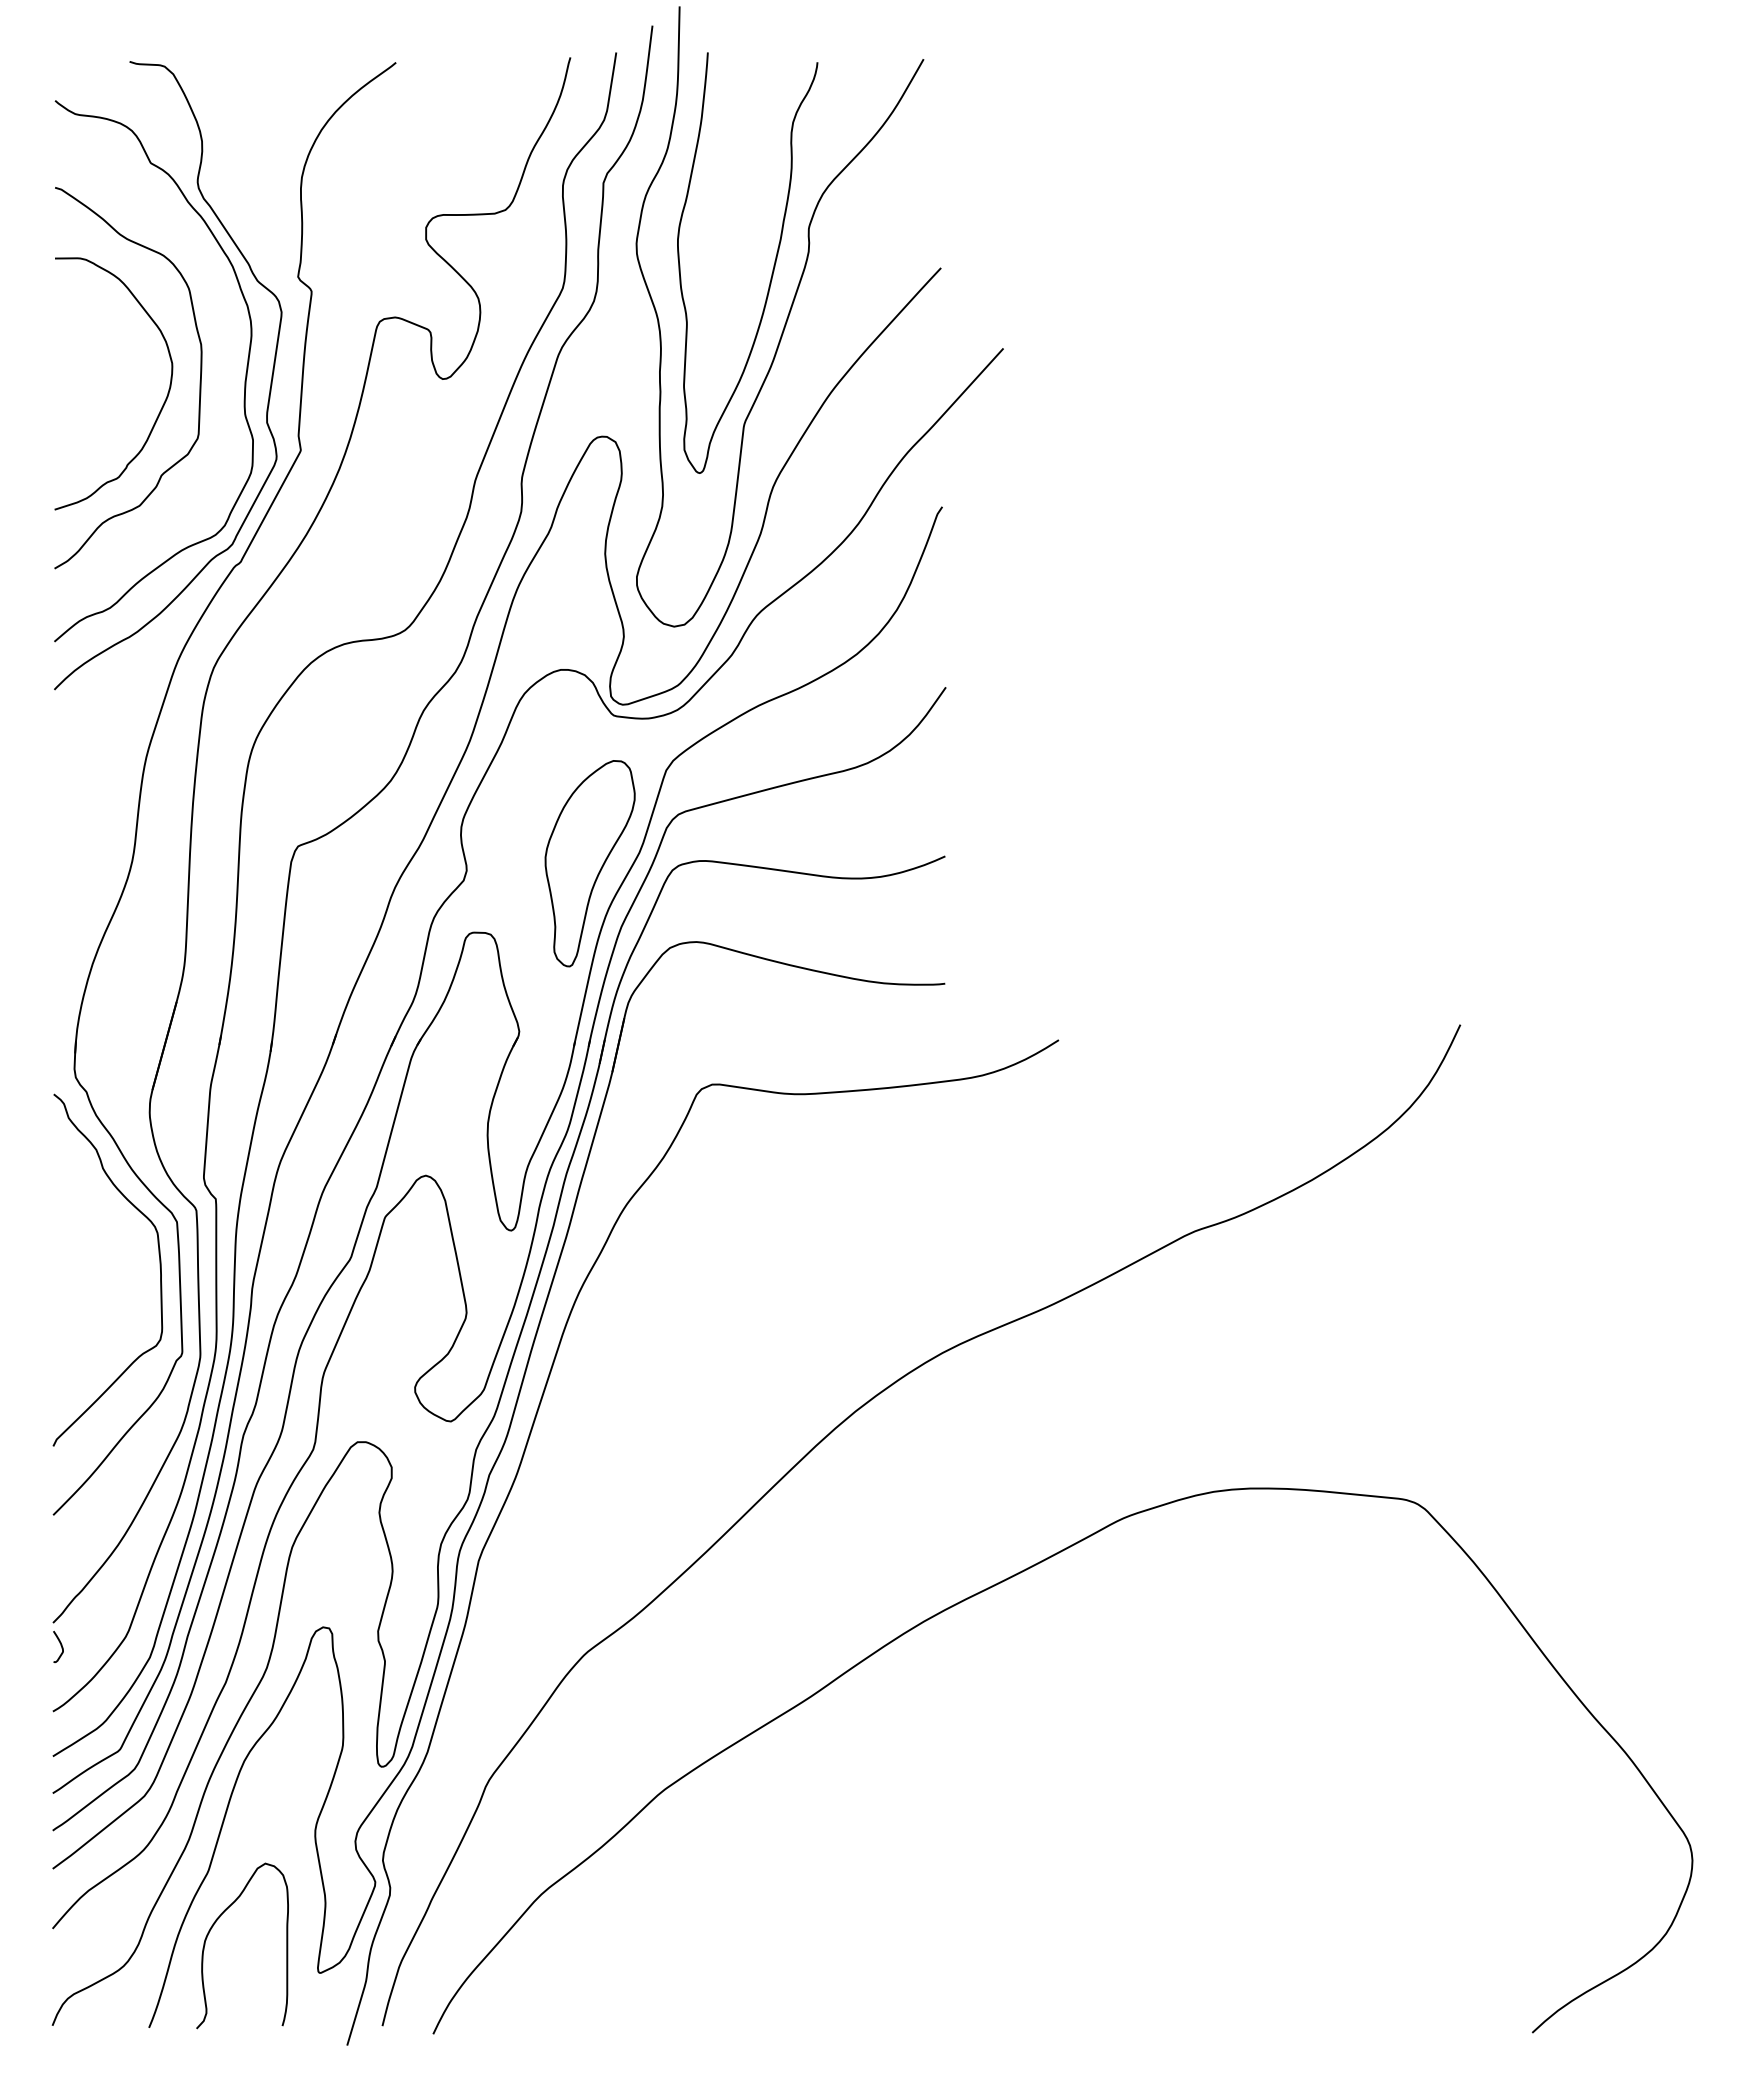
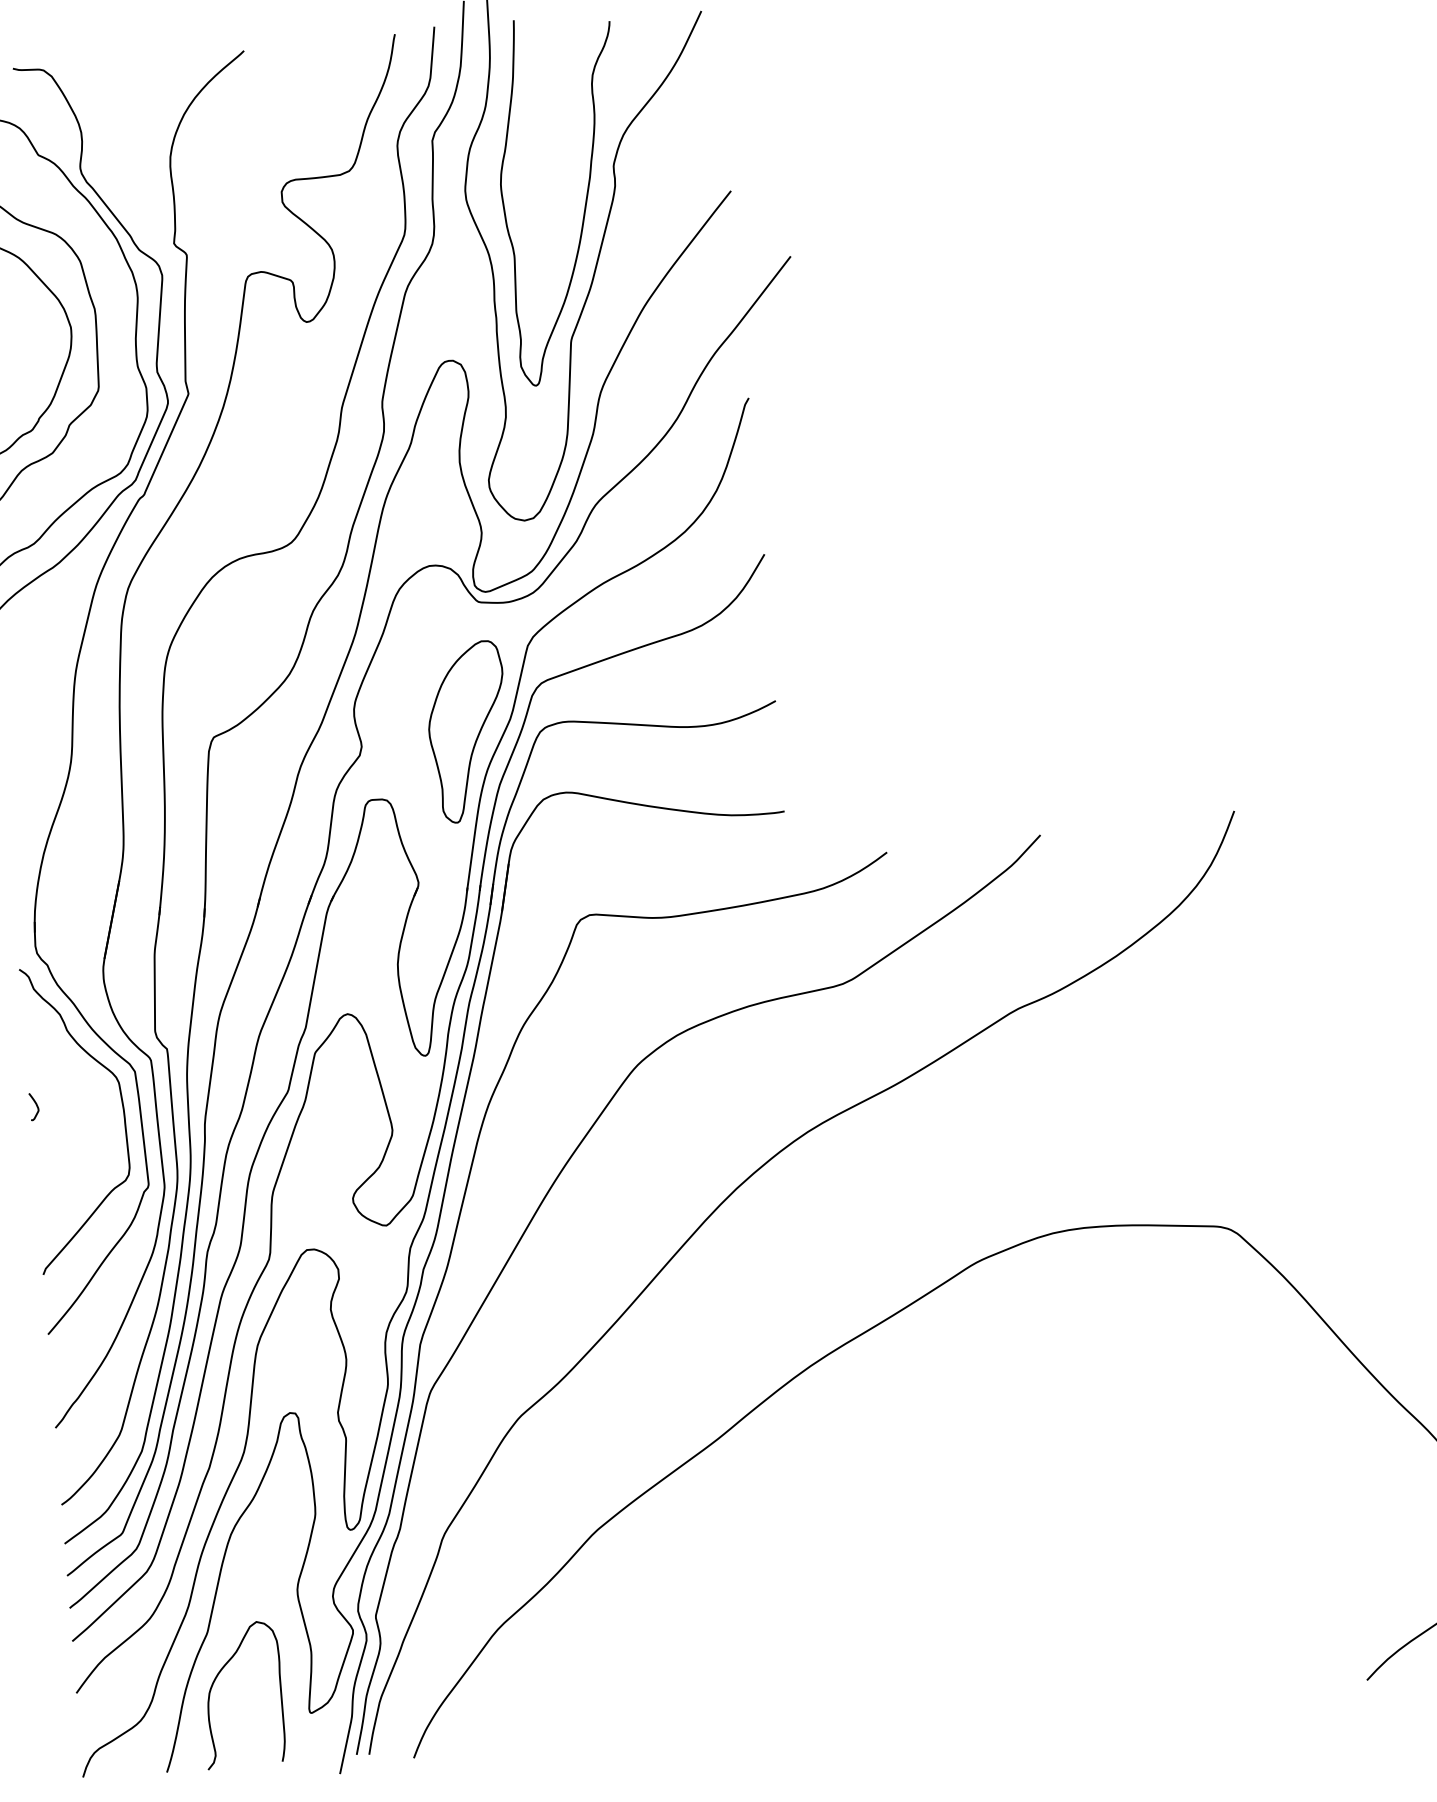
curve: (630, 1412) -> (541, 1205), added
curve: (60, 1645) -> (35, 1105), moved

